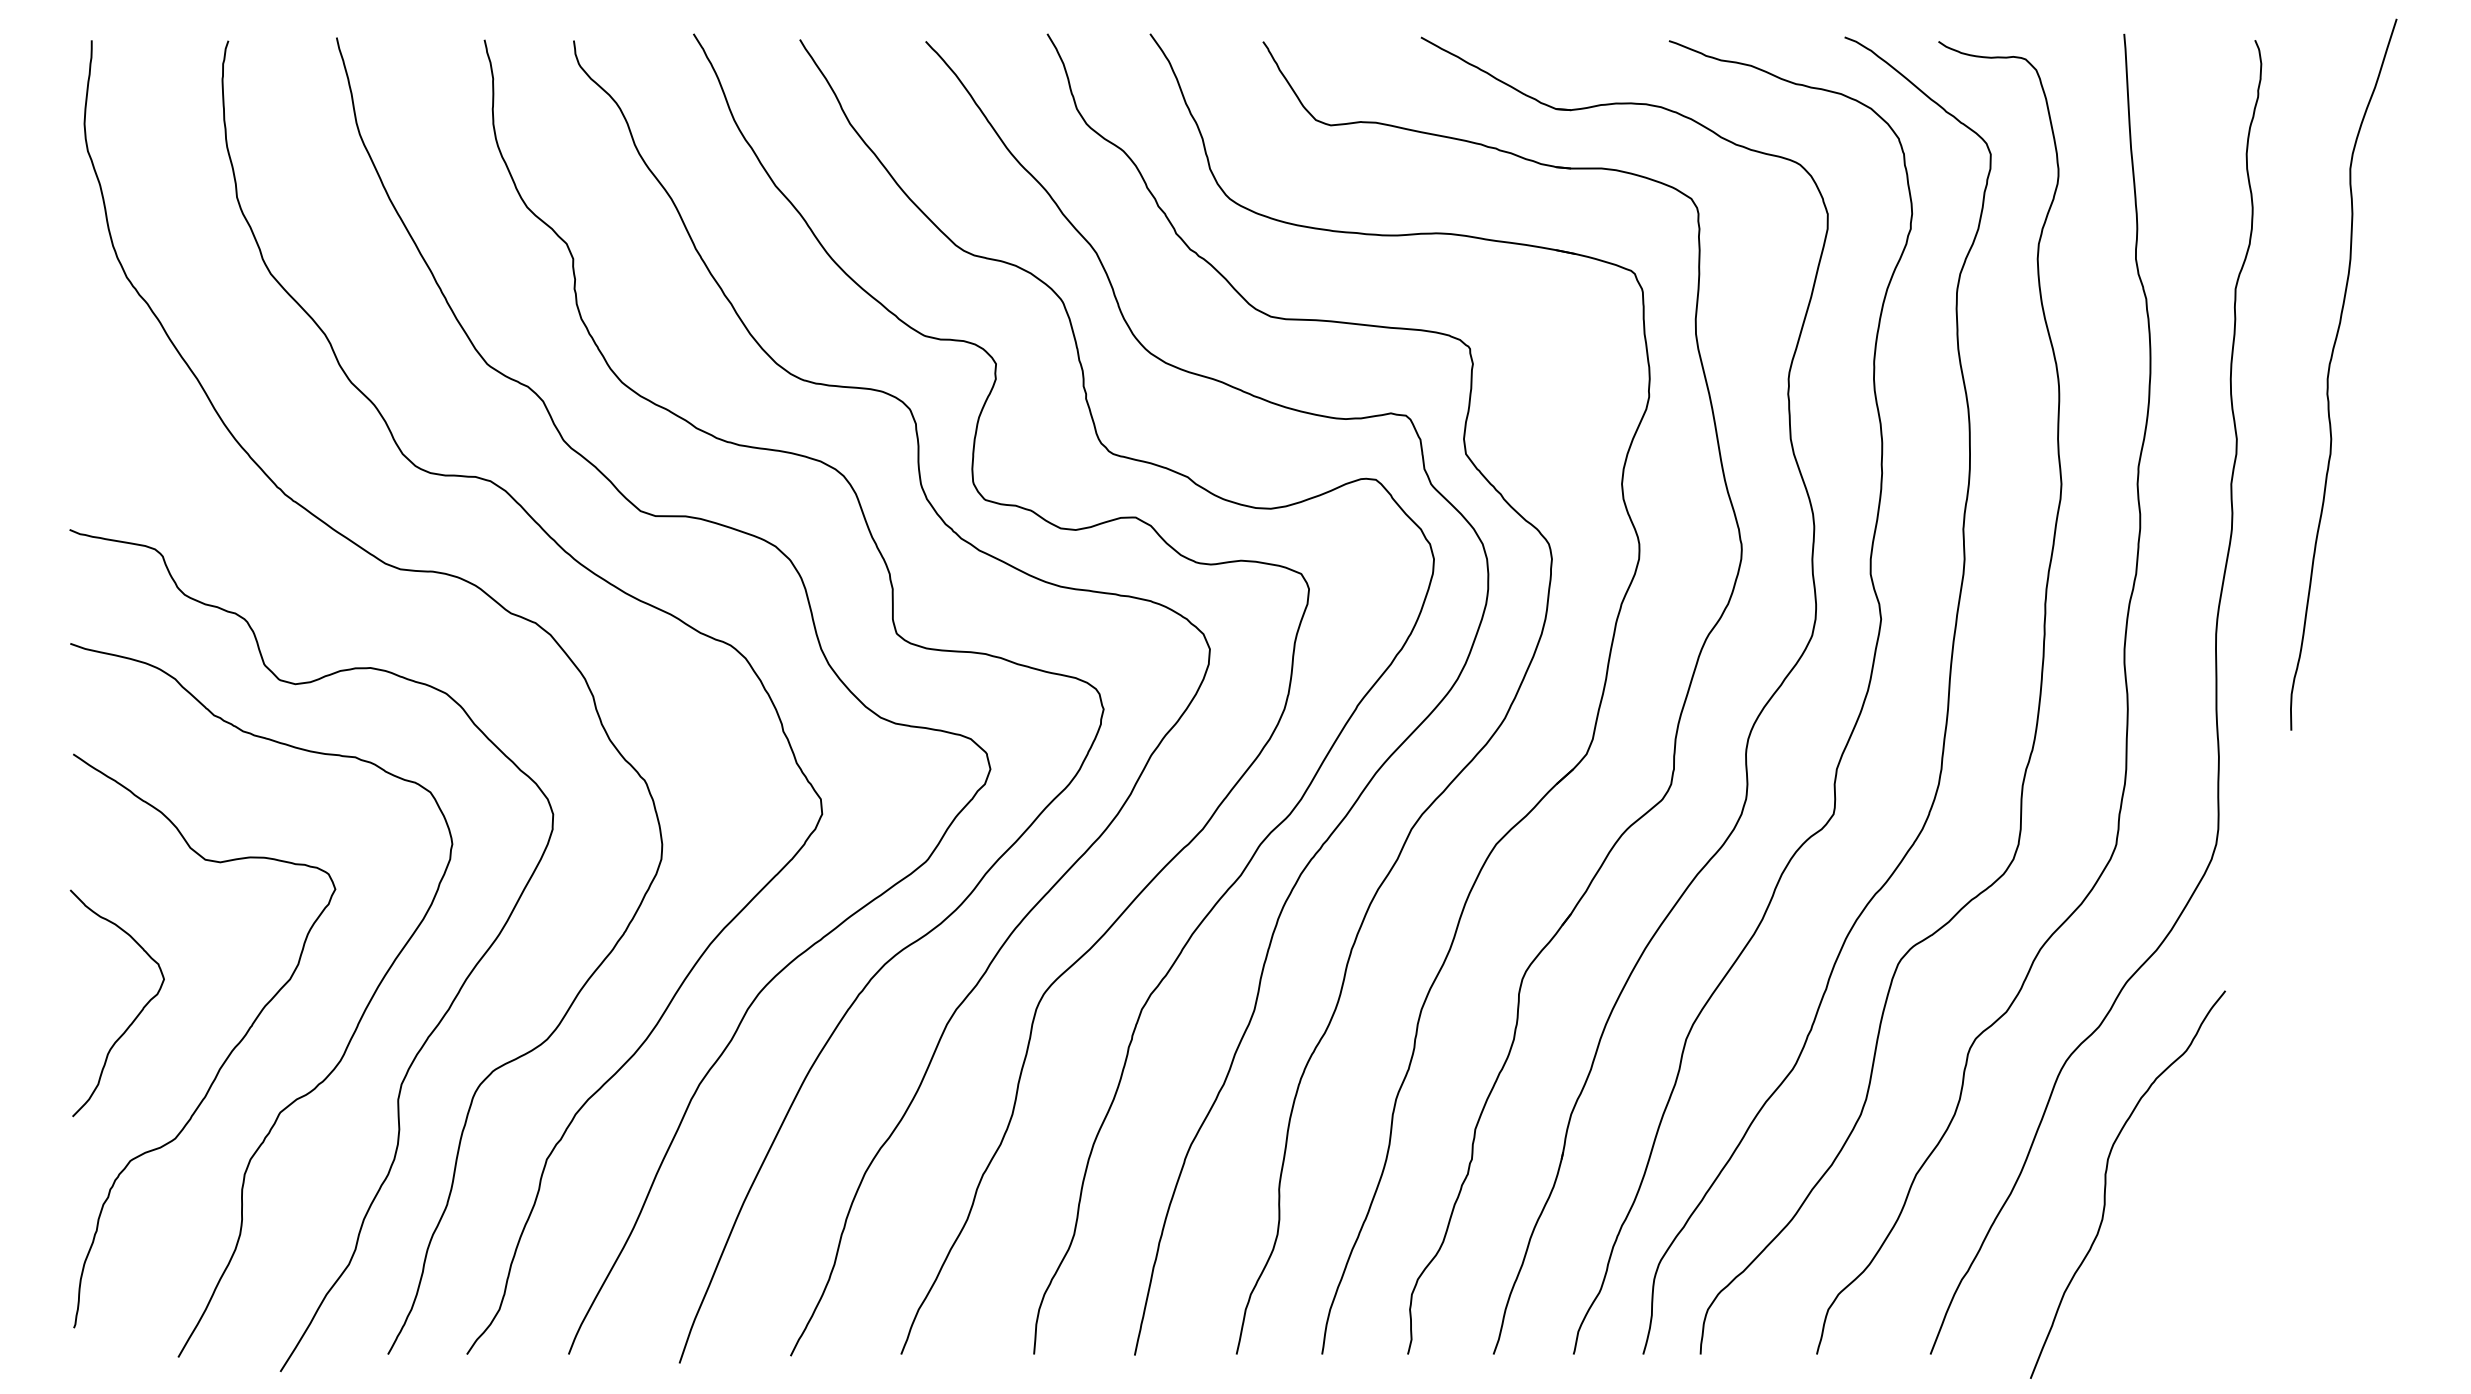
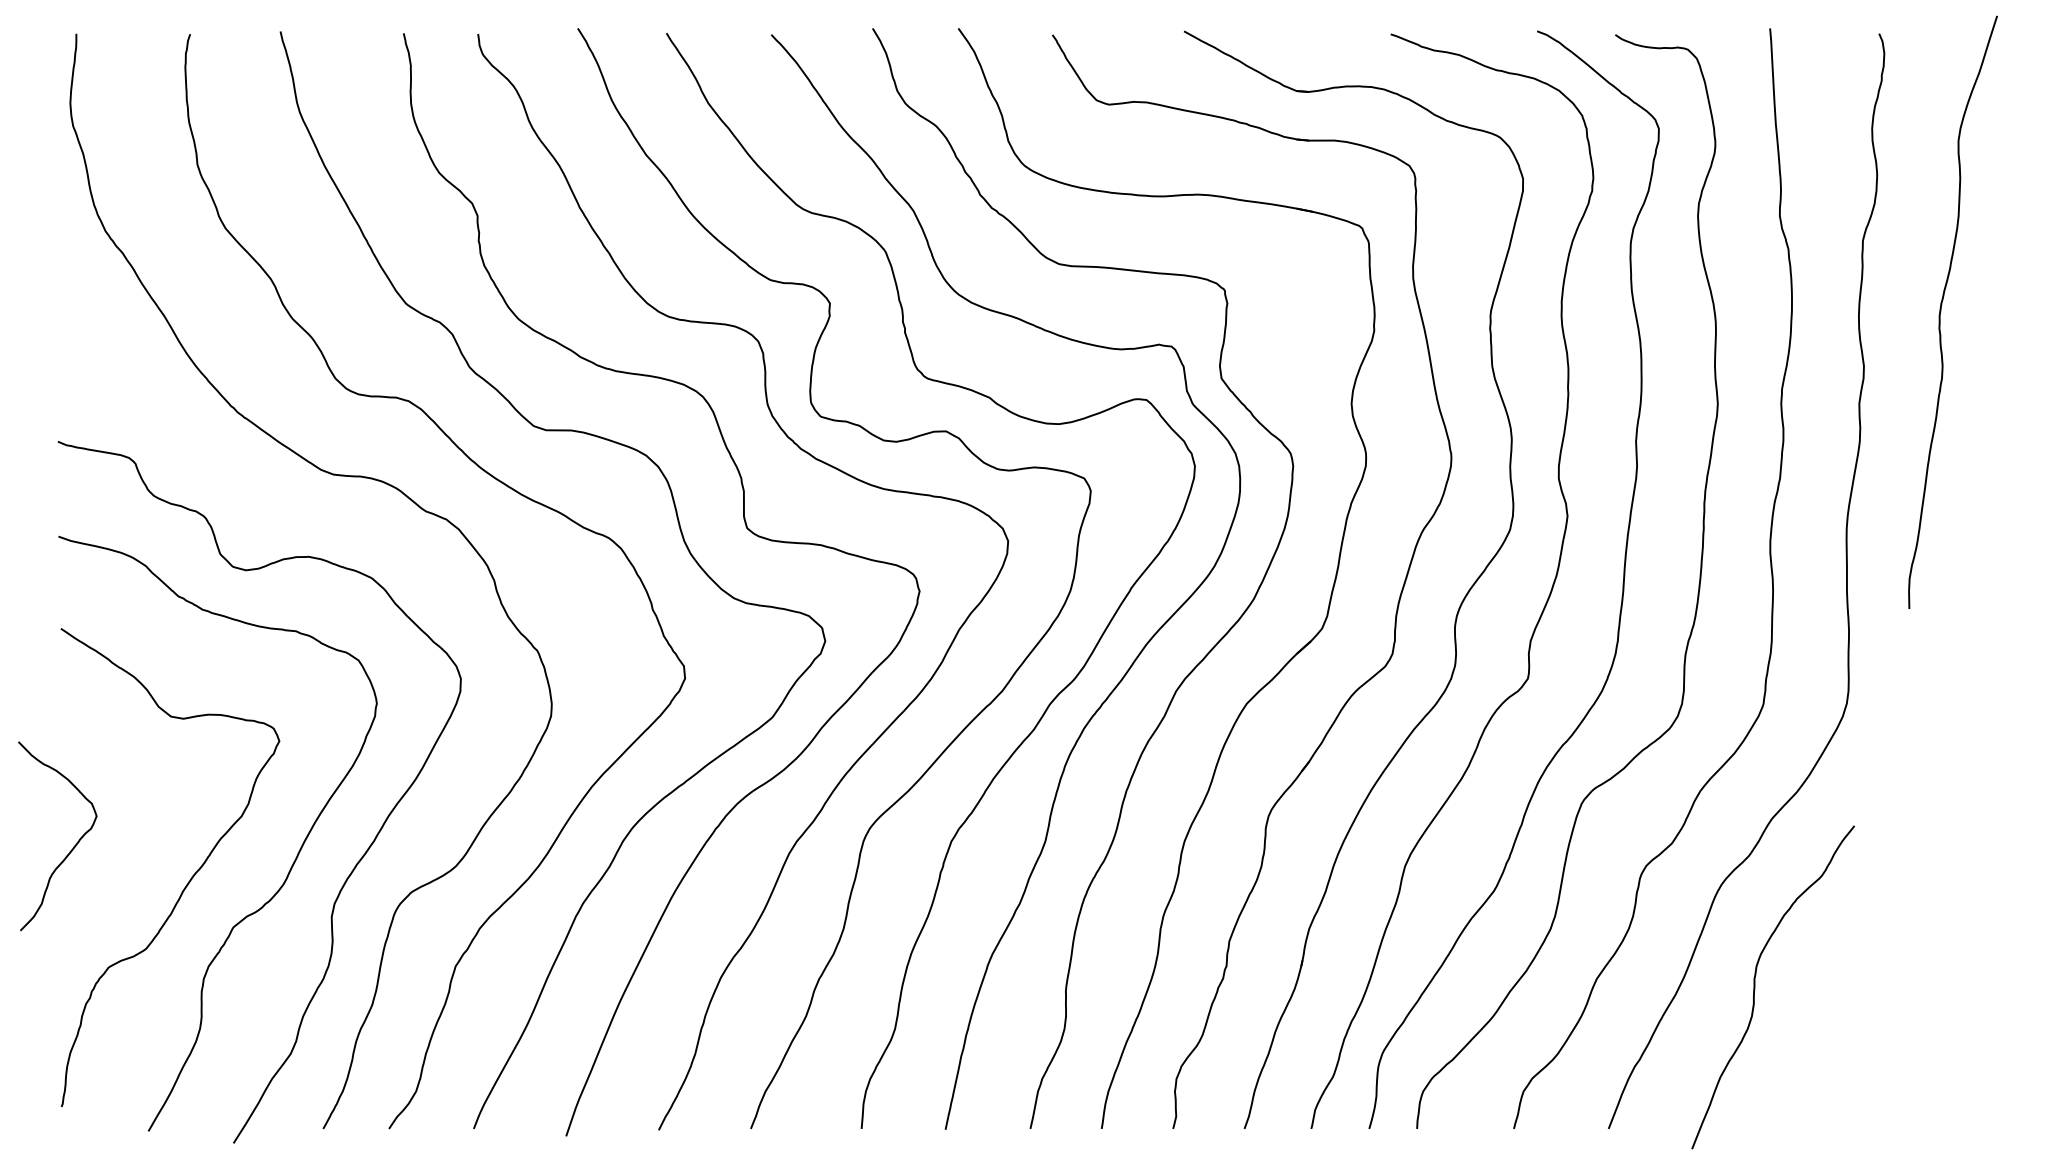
curve: (136, 1015) -> (73, 846), moved

